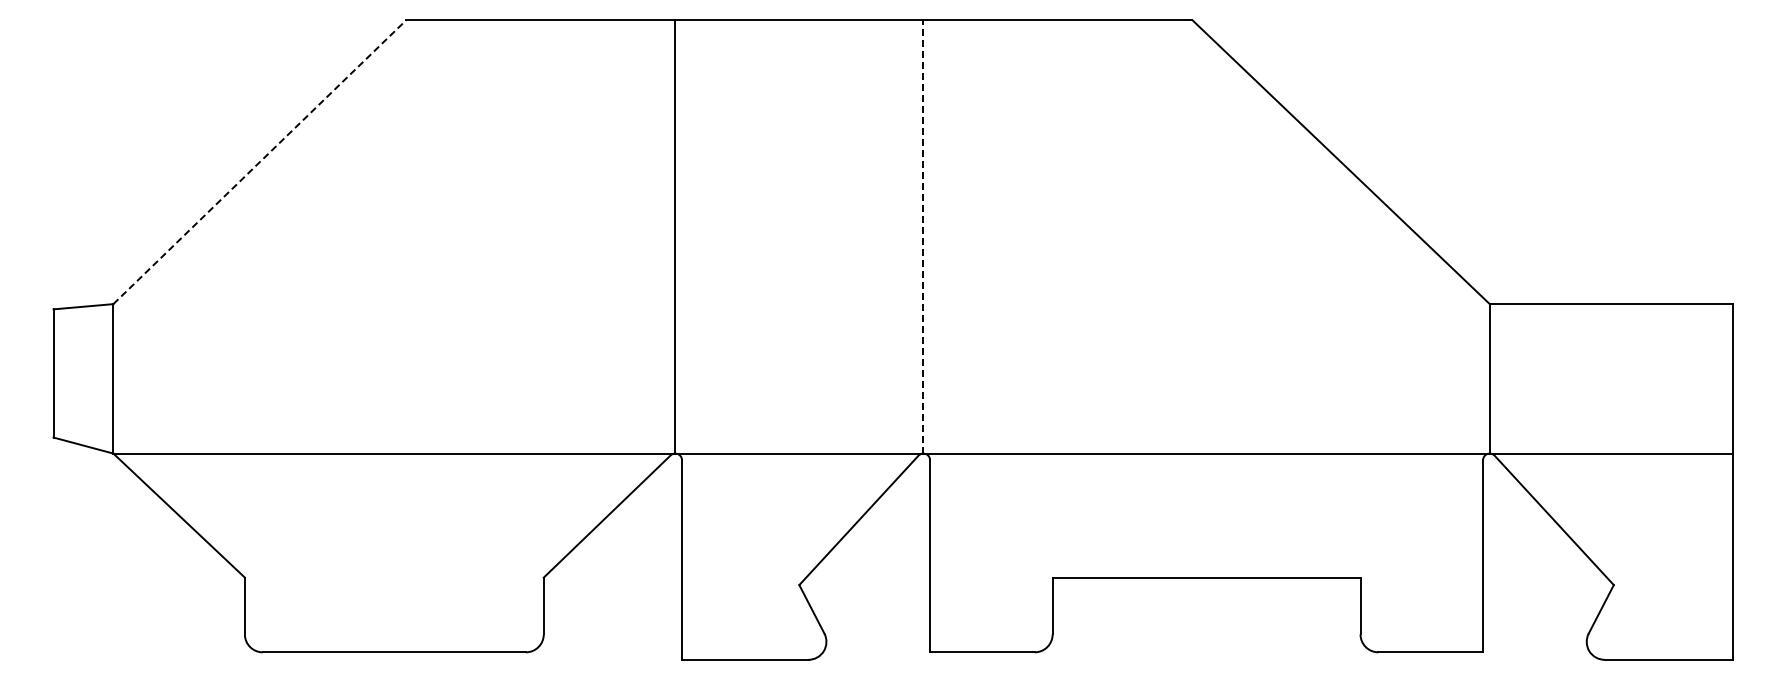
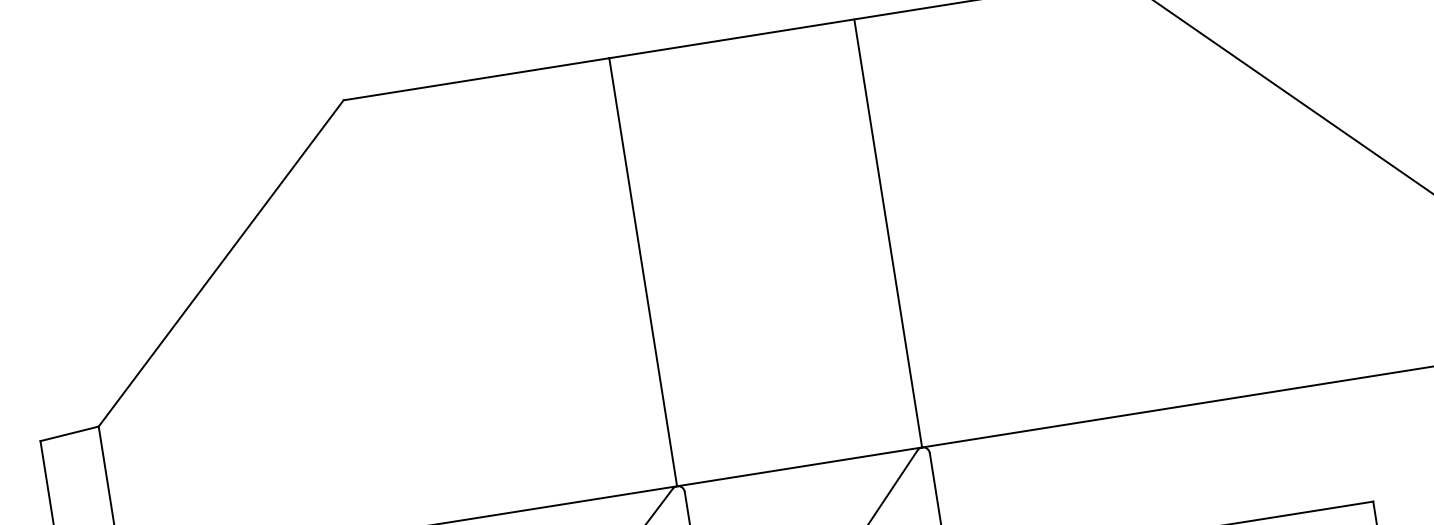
line: (259, 162) -> (220, 263), dashed -> solid
line: (923, 236) -> (888, 233), dashed -> solid

